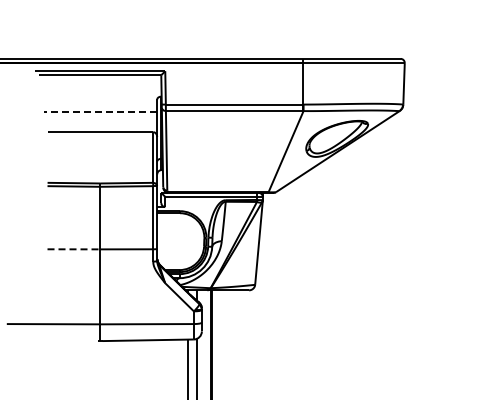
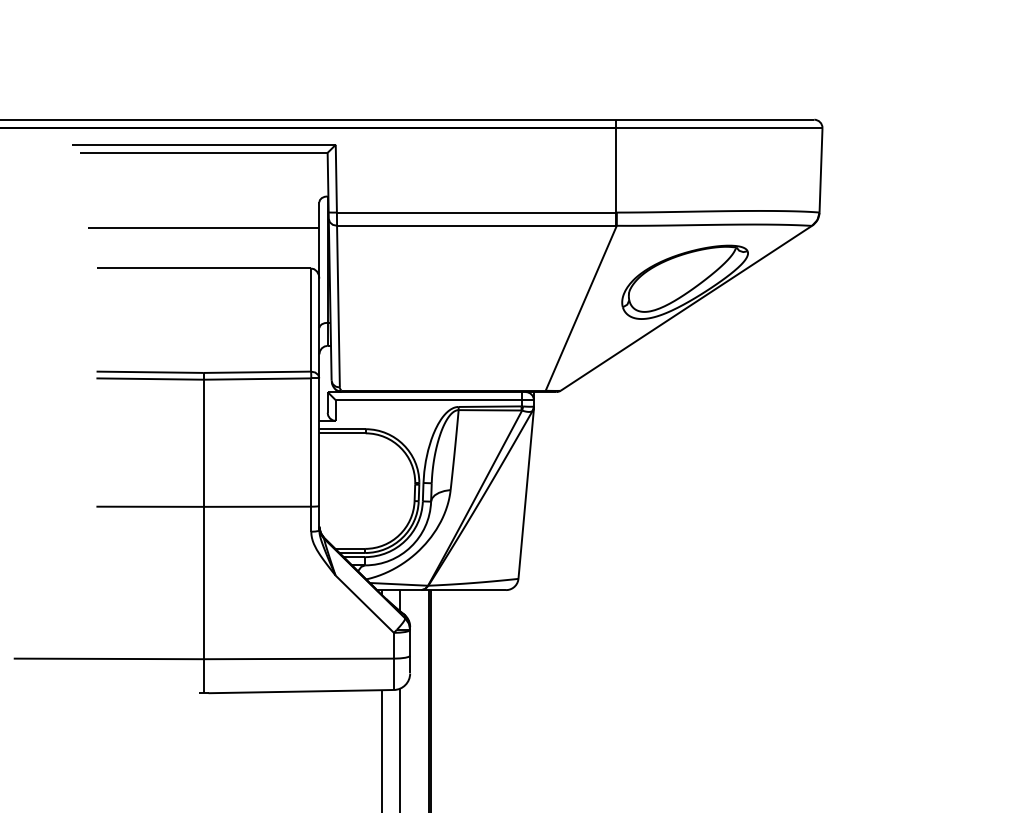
line: (100, 112) -> (204, 228), dashed -> solid
line: (74, 249) -> (151, 507), dashed -> solid

